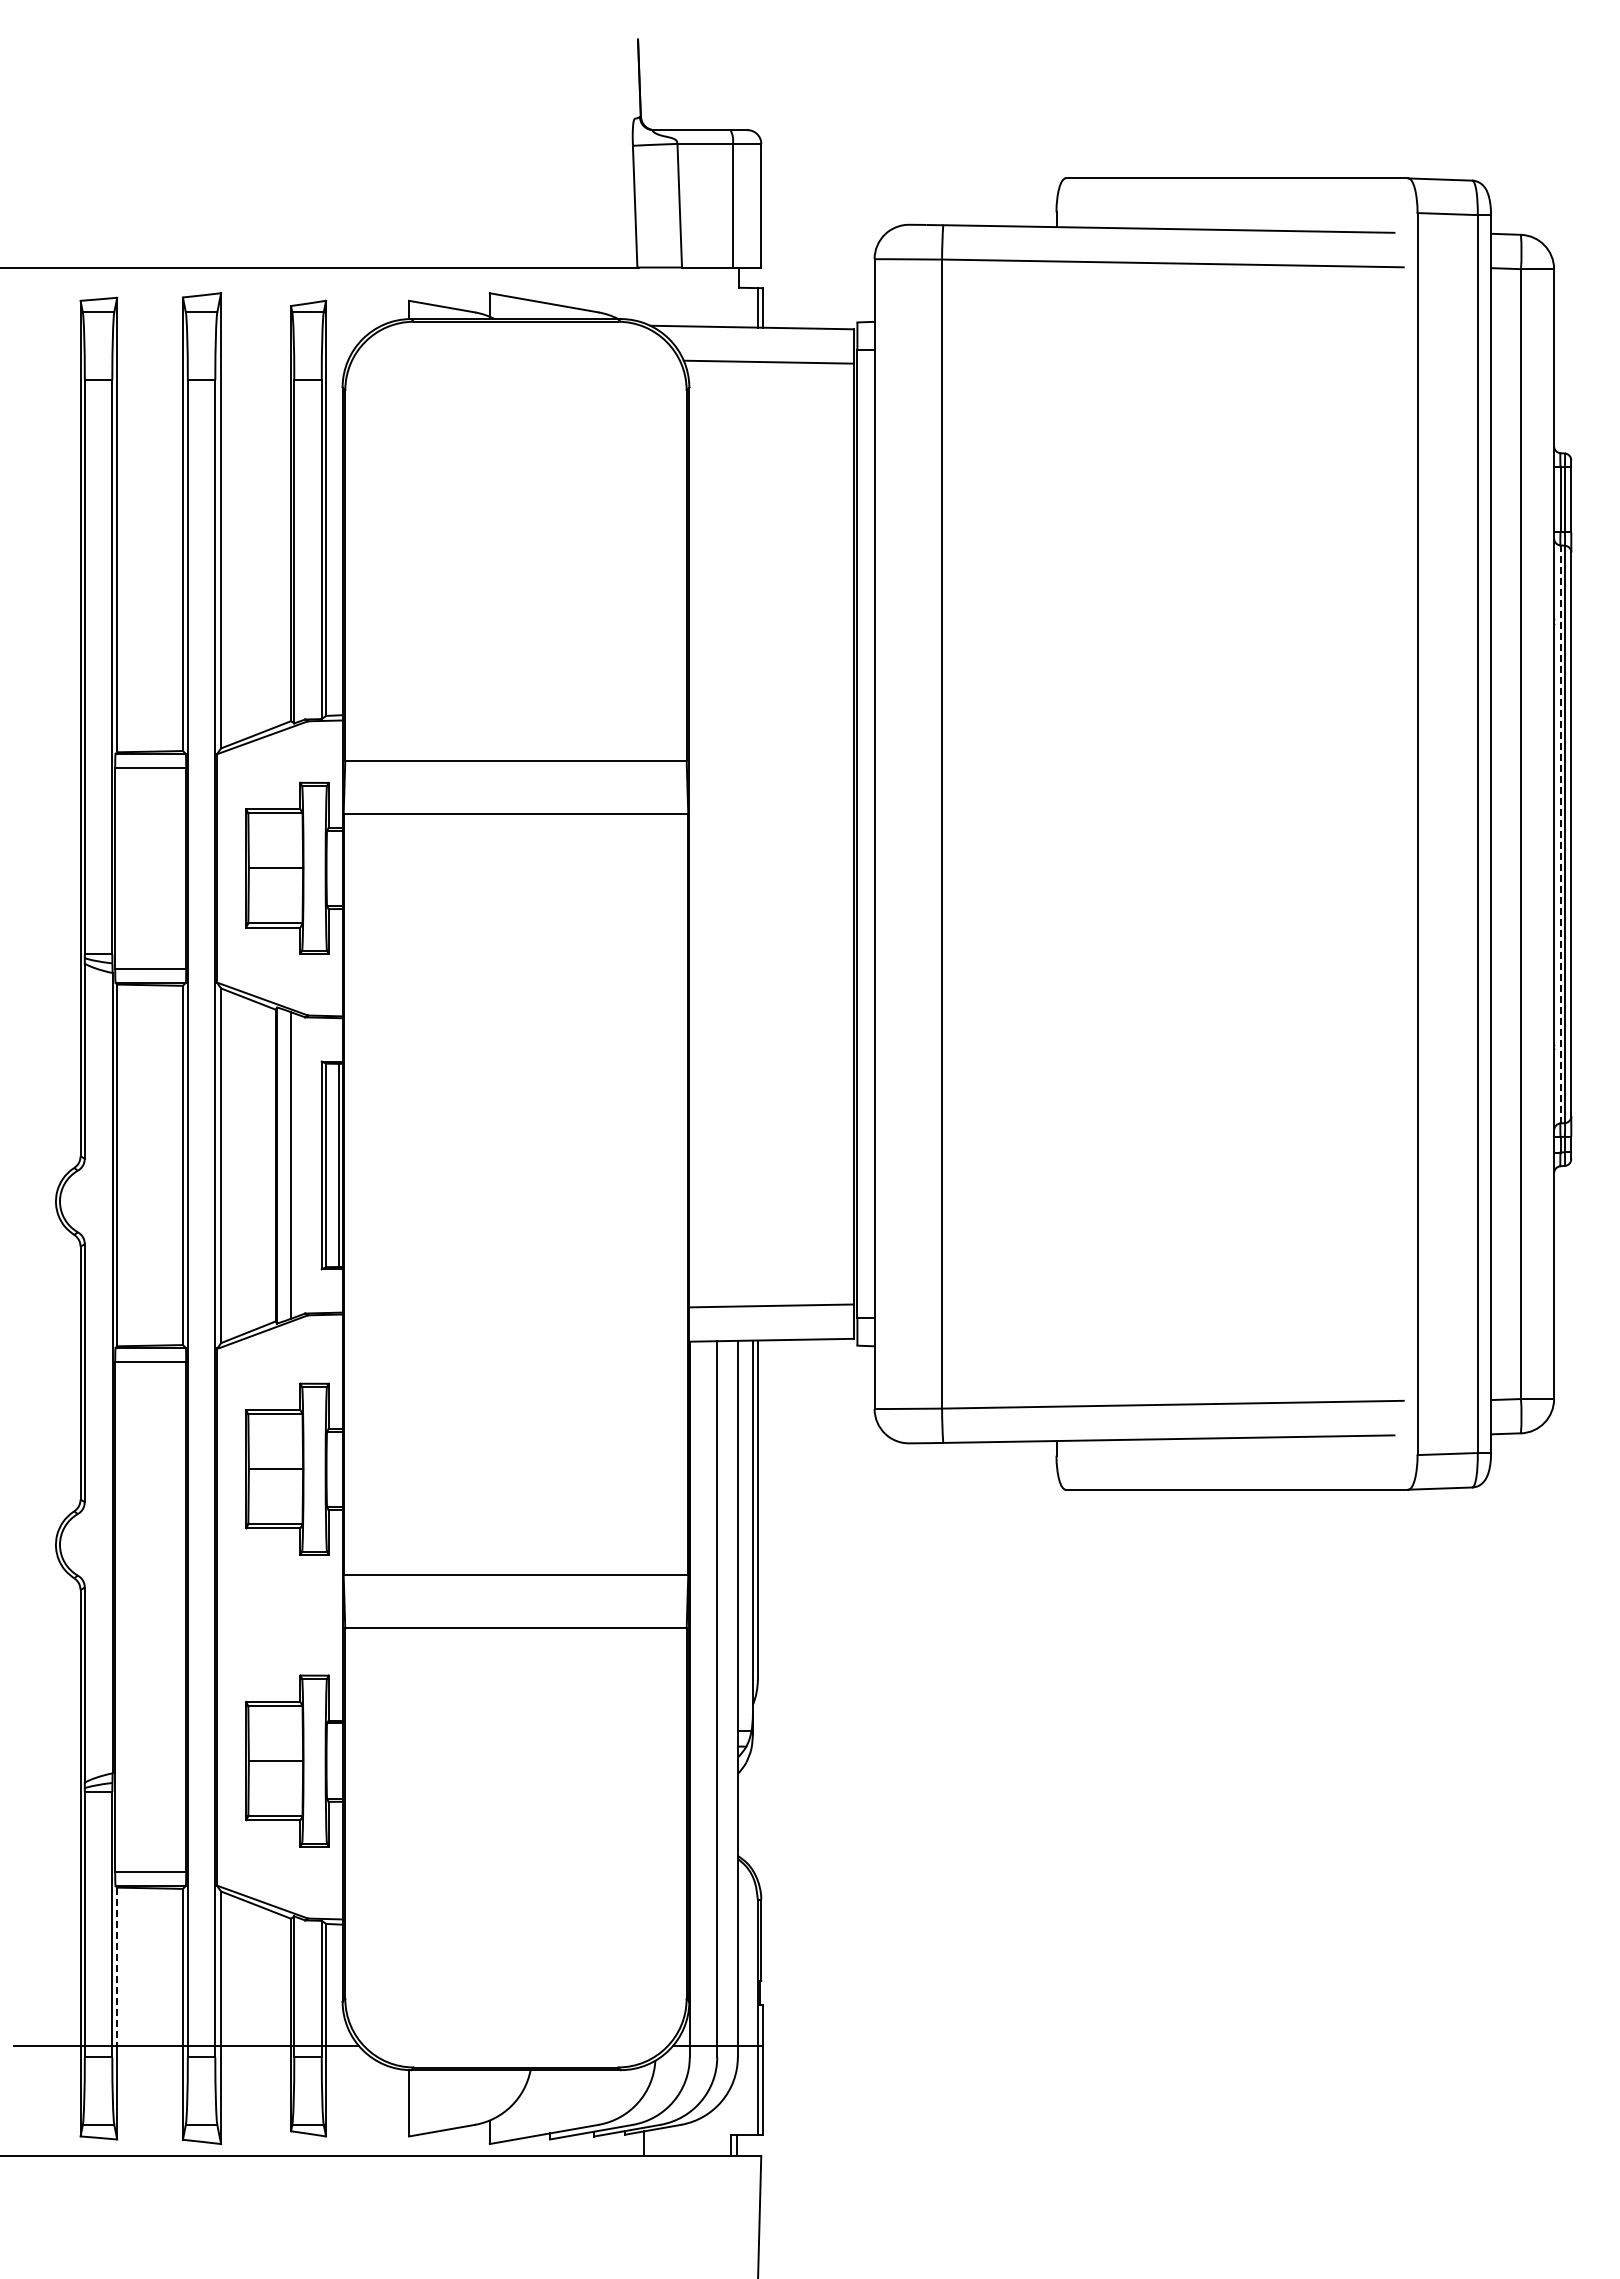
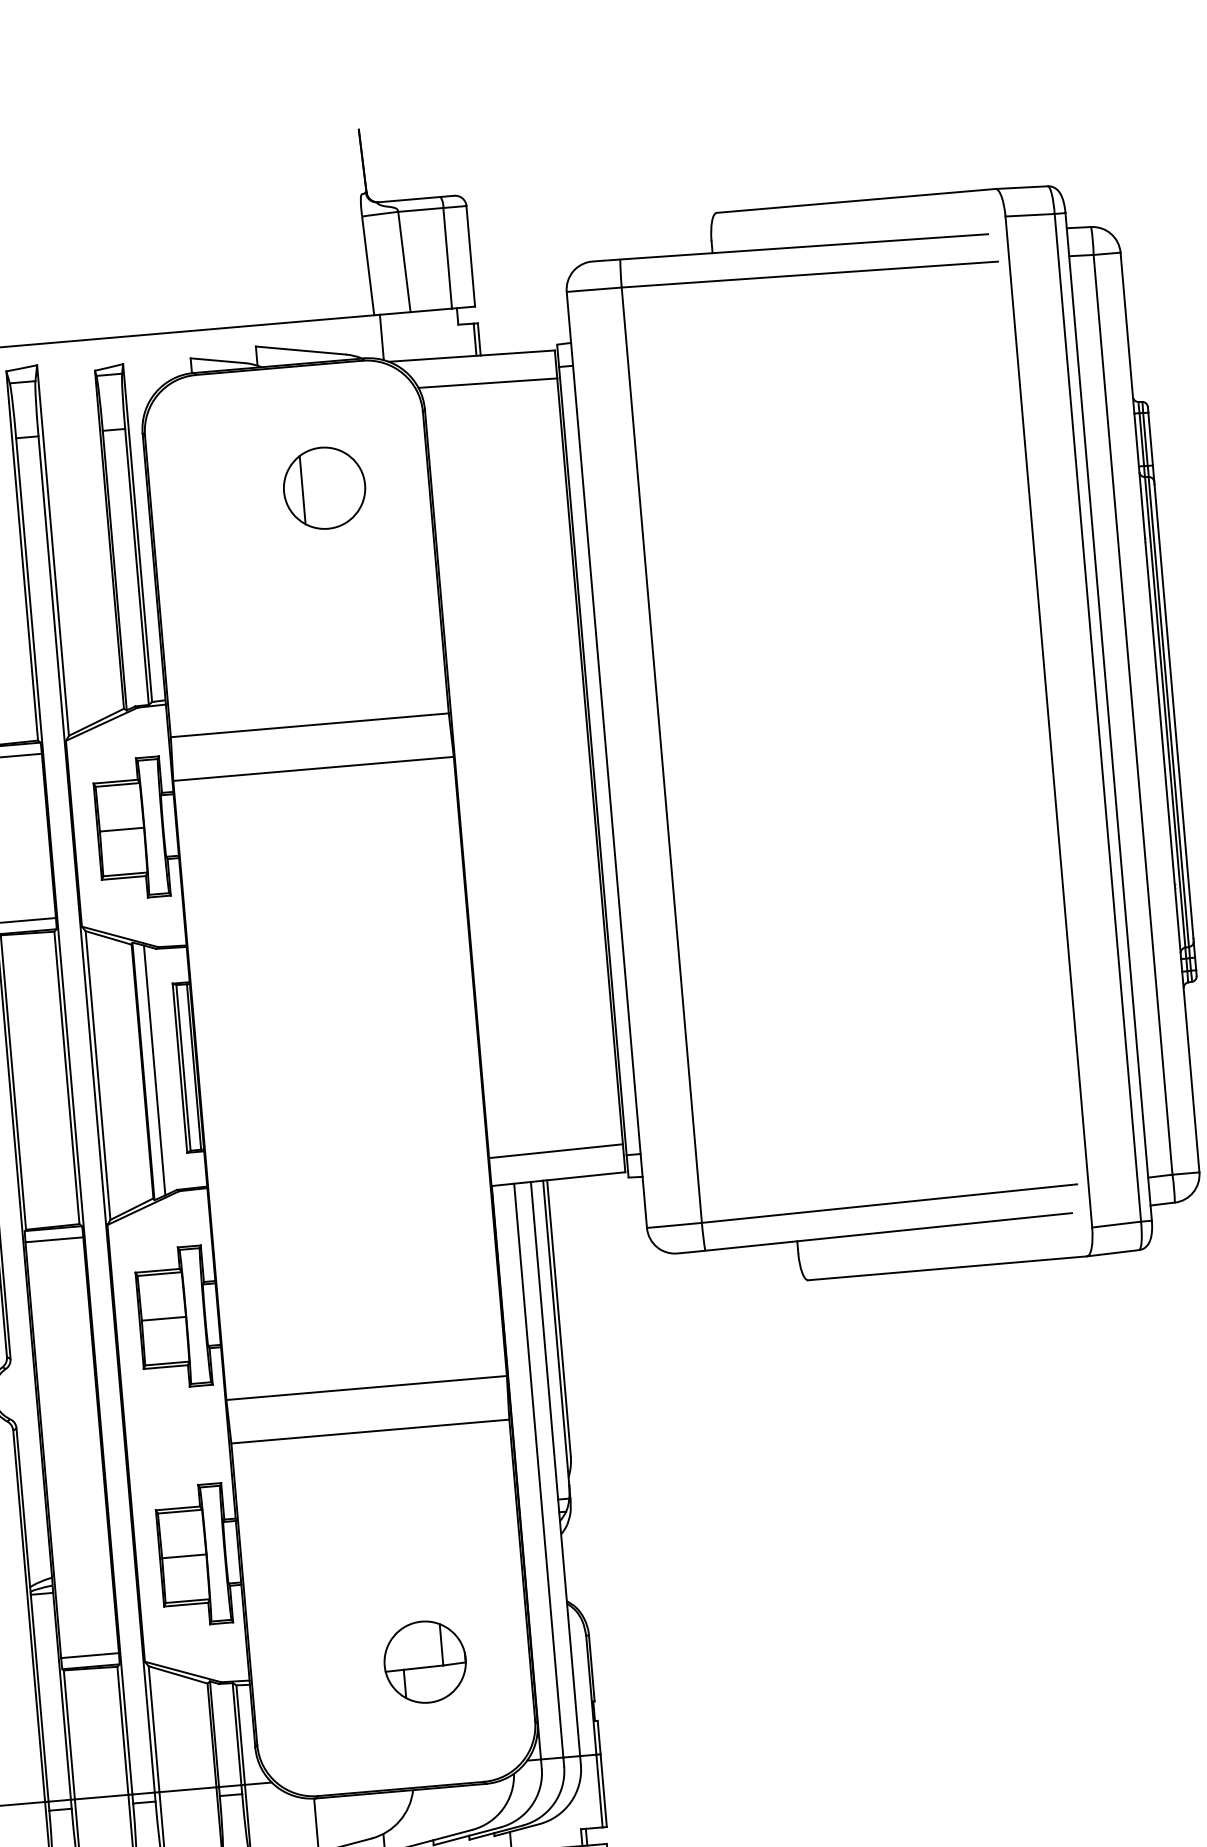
line: (644, 295) -> (381, 337), added
part: (558, 472) -> (324, 487), added
line: (1560, 834) -> (1165, 712), dashed -> solid
part: (558, 1915) -> (425, 1662), added
line: (117, 1967) -> (69, 1735), dashed -> solid

